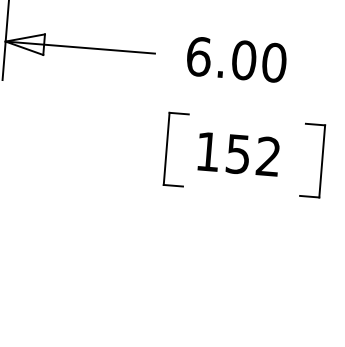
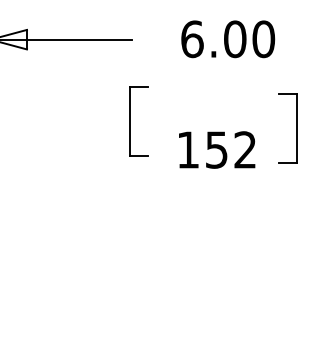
text: (237, 60) -> (228, 39), moved
part: (167, 149) -> (130, 121), moved
text: (239, 153) -> (217, 149), moved

